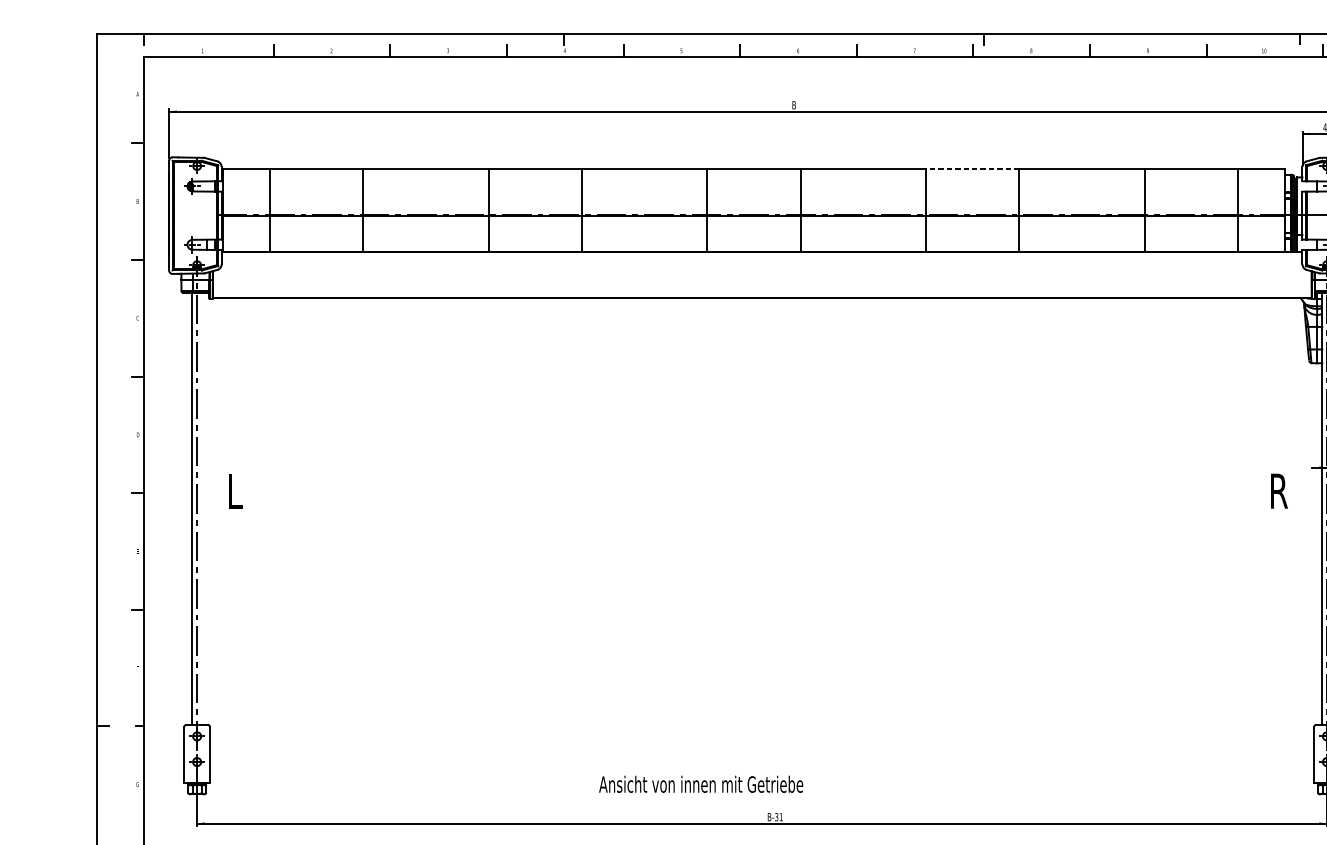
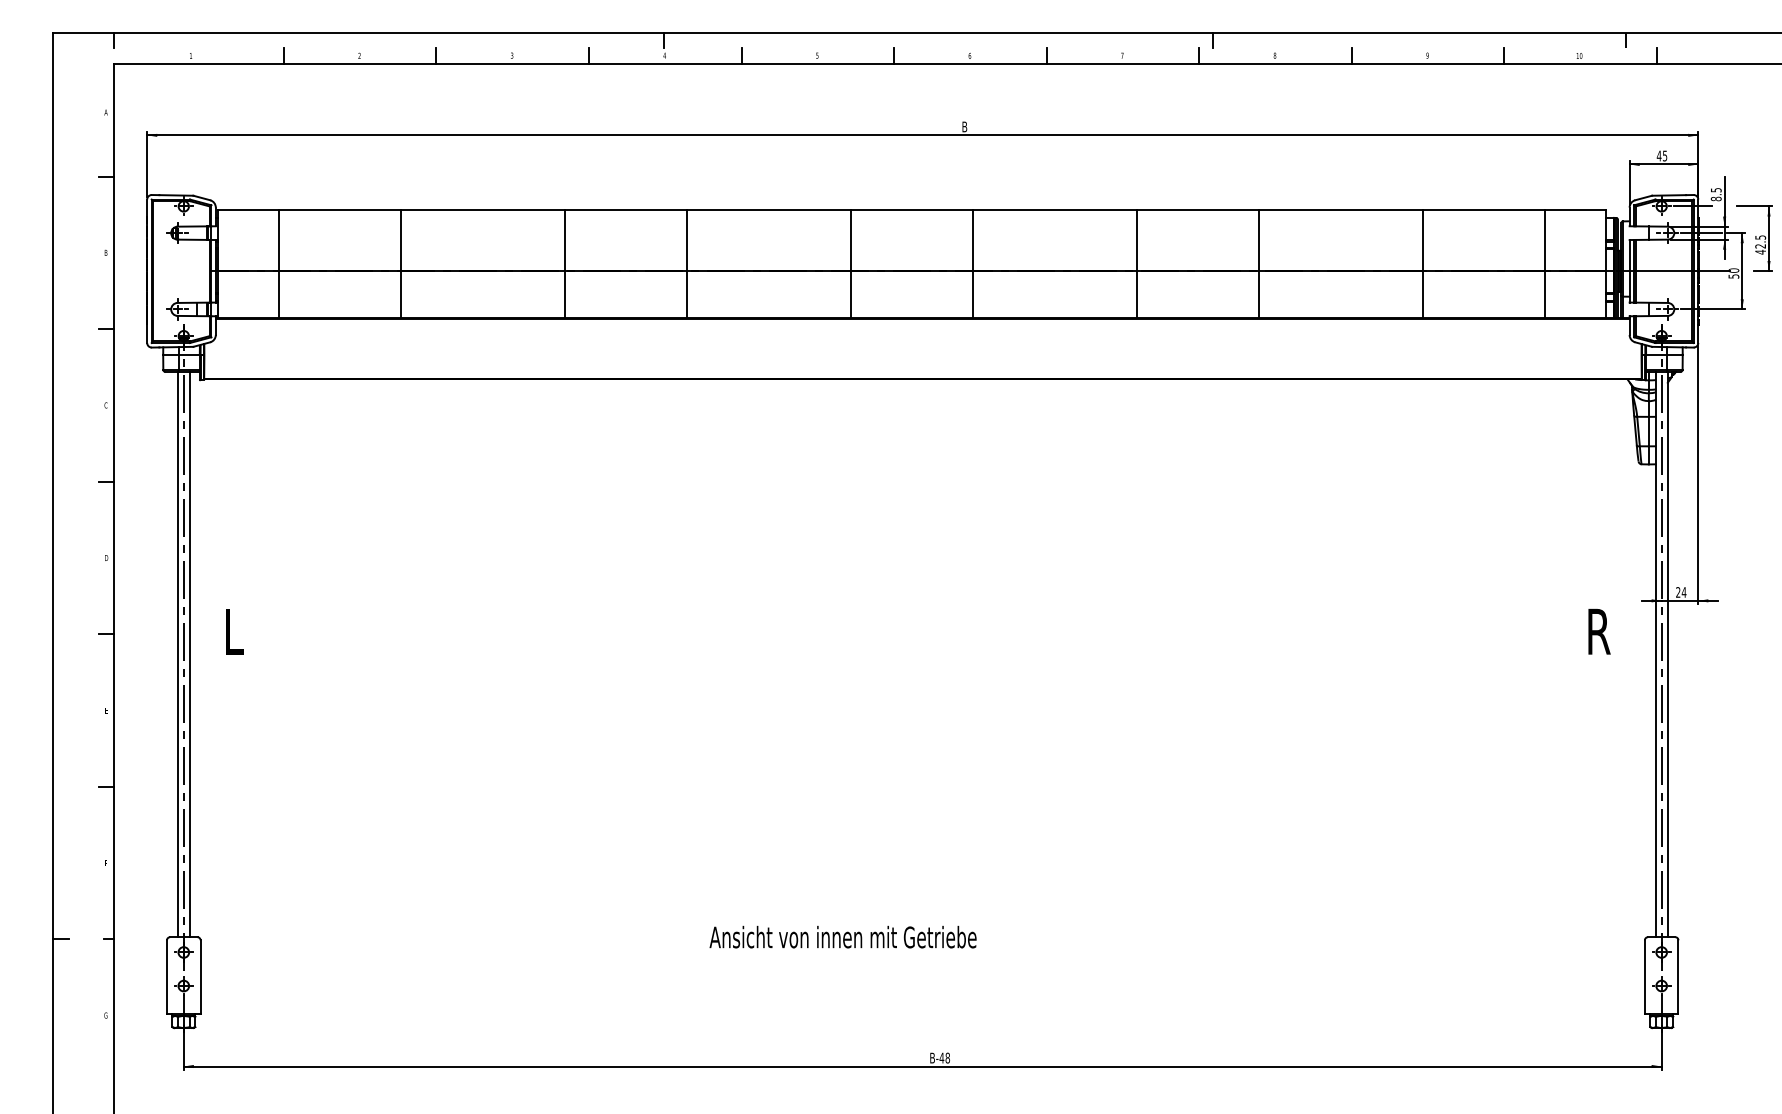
line: (972, 169) -> (1197, 210), dashed -> solid
line: (201, 508) -> (189, 654), added
text: (700, 783) -> (842, 936), moved
text: (778, 816) -> (944, 1057), B-31 -> B-48

